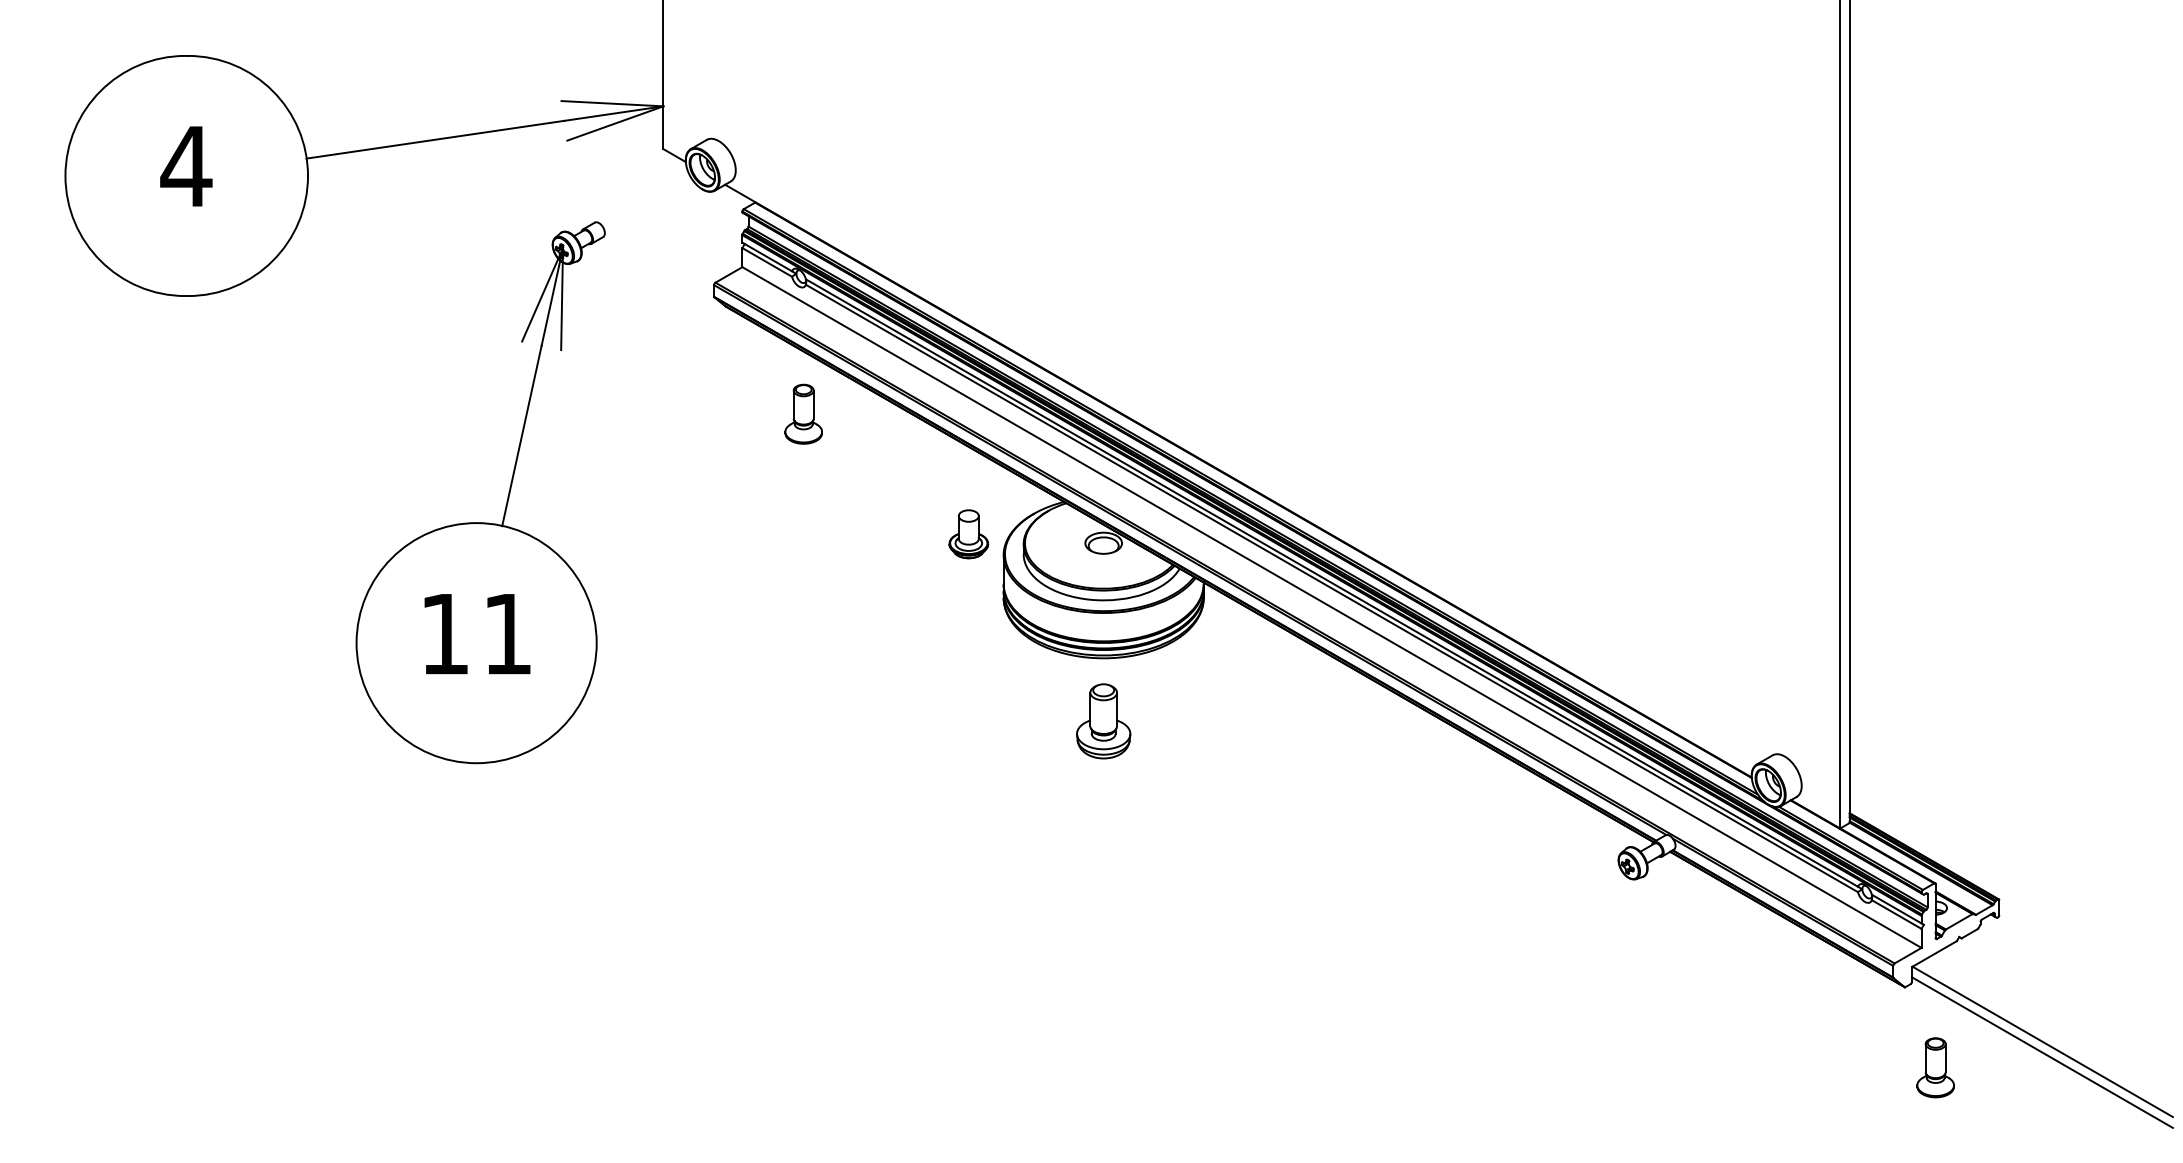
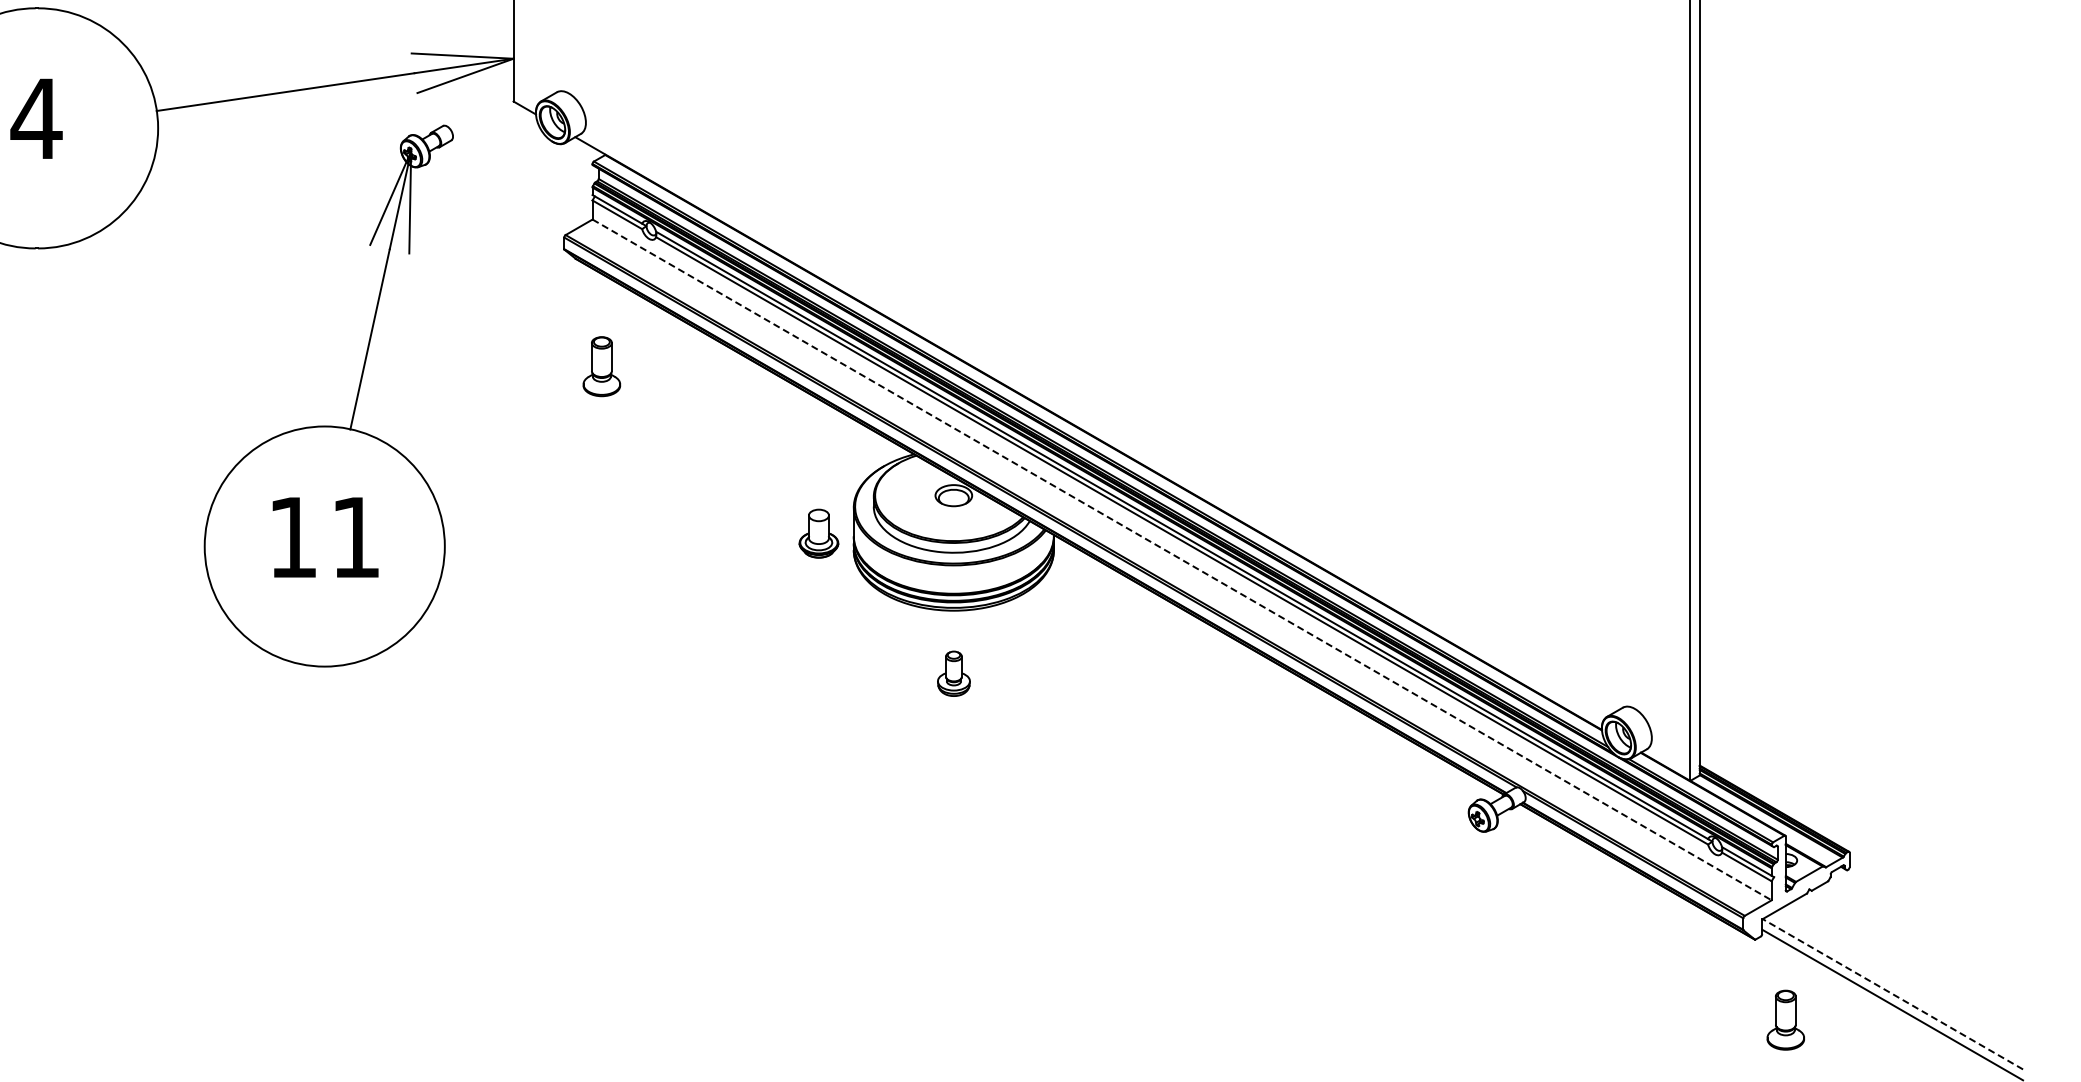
part: (803, 413) -> (601, 365), moved
part: (506, 500) -> (354, 403), moved
part: (968, 534) -> (818, 533), moved
line: (1331, 607) -> (1181, 559), solid -> dashed
part: (1103, 721) -> (953, 673), size x0.6
line: (2042, 1041) -> (1892, 993), solid -> dashed

